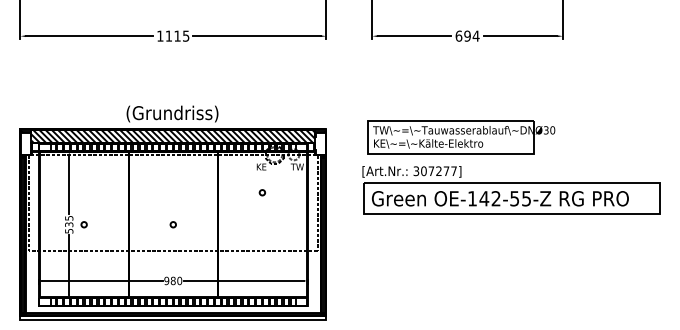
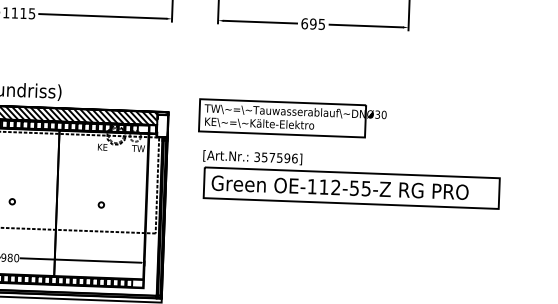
text: (475, 35) -> (321, 23), 694 -> 695
part: (461, 137) -> (292, 118), moved
text: (438, 171) -> (279, 158), 307277] -> 357596]
circle: (261, 192) -> (100, 204), moved
text: (484, 198) -> (324, 186), OE-142-55-Z -> OE-112-55-Z

